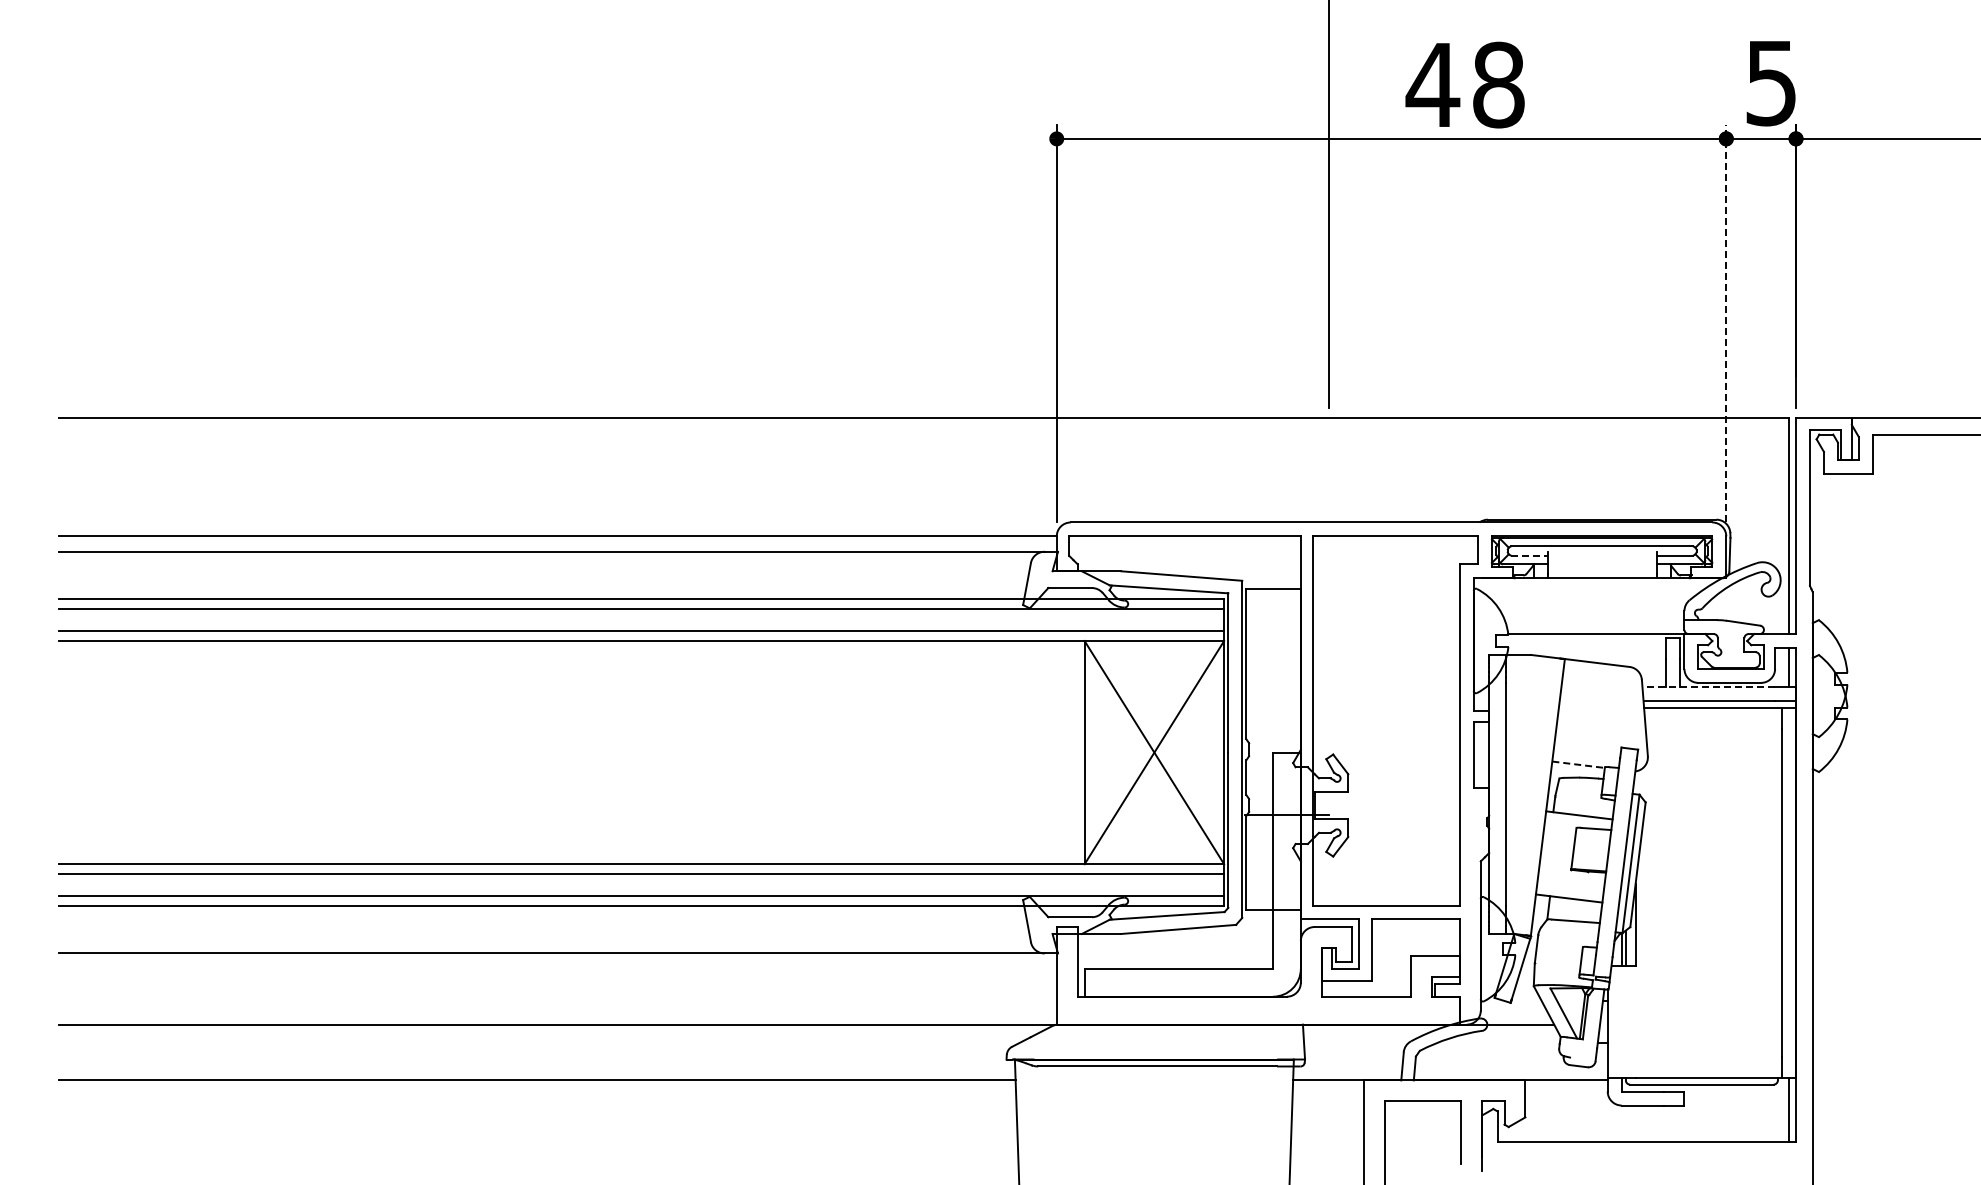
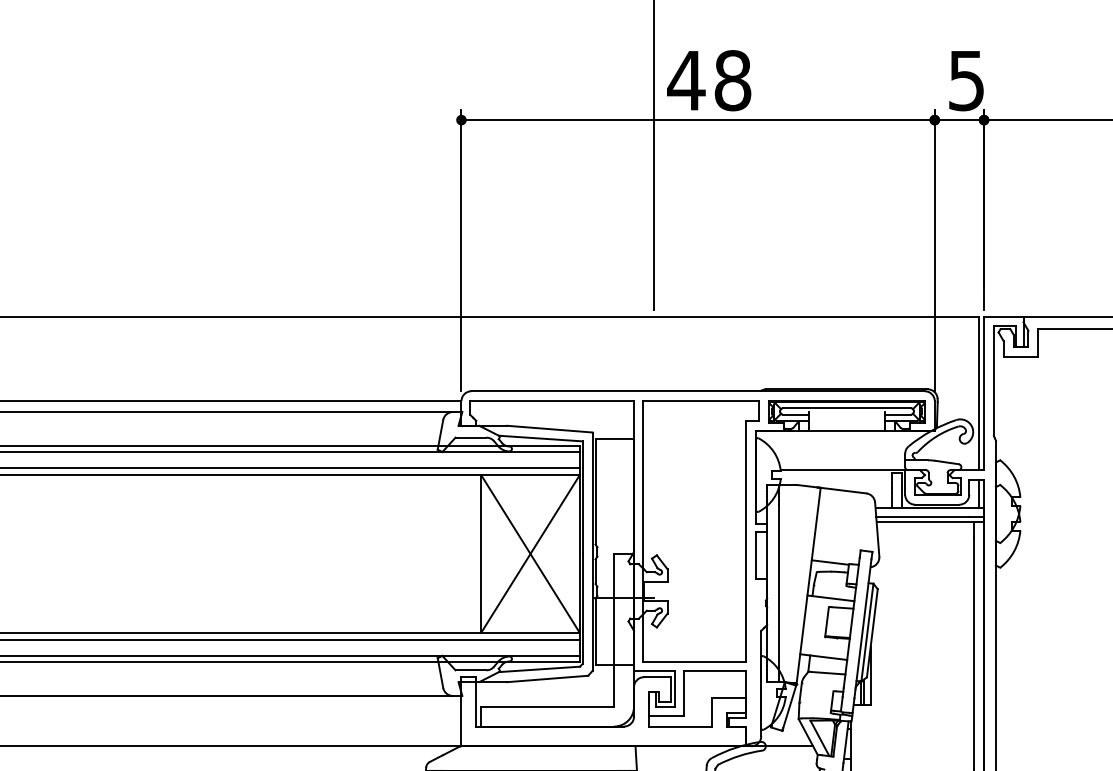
text: (1464, 84) -> (708, 80), moved
line: (1726, 323) -> (934, 250), dashed -> solid
line: (1530, 555) -> (796, 414), dashed -> solid
line: (1708, 687) -> (922, 507), dashed -> solid
line: (1579, 764) -> (831, 562), dashed -> solid

